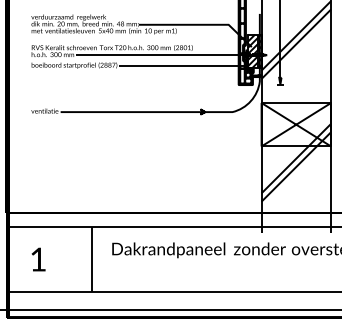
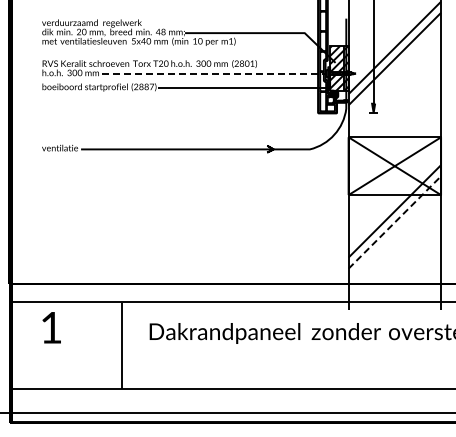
line: (160, 55) -> (214, 73), solid -> dashed
line: (296, 167) -> (395, 222), solid -> dashed
text: (38, 259) -> (51, 327), moved

